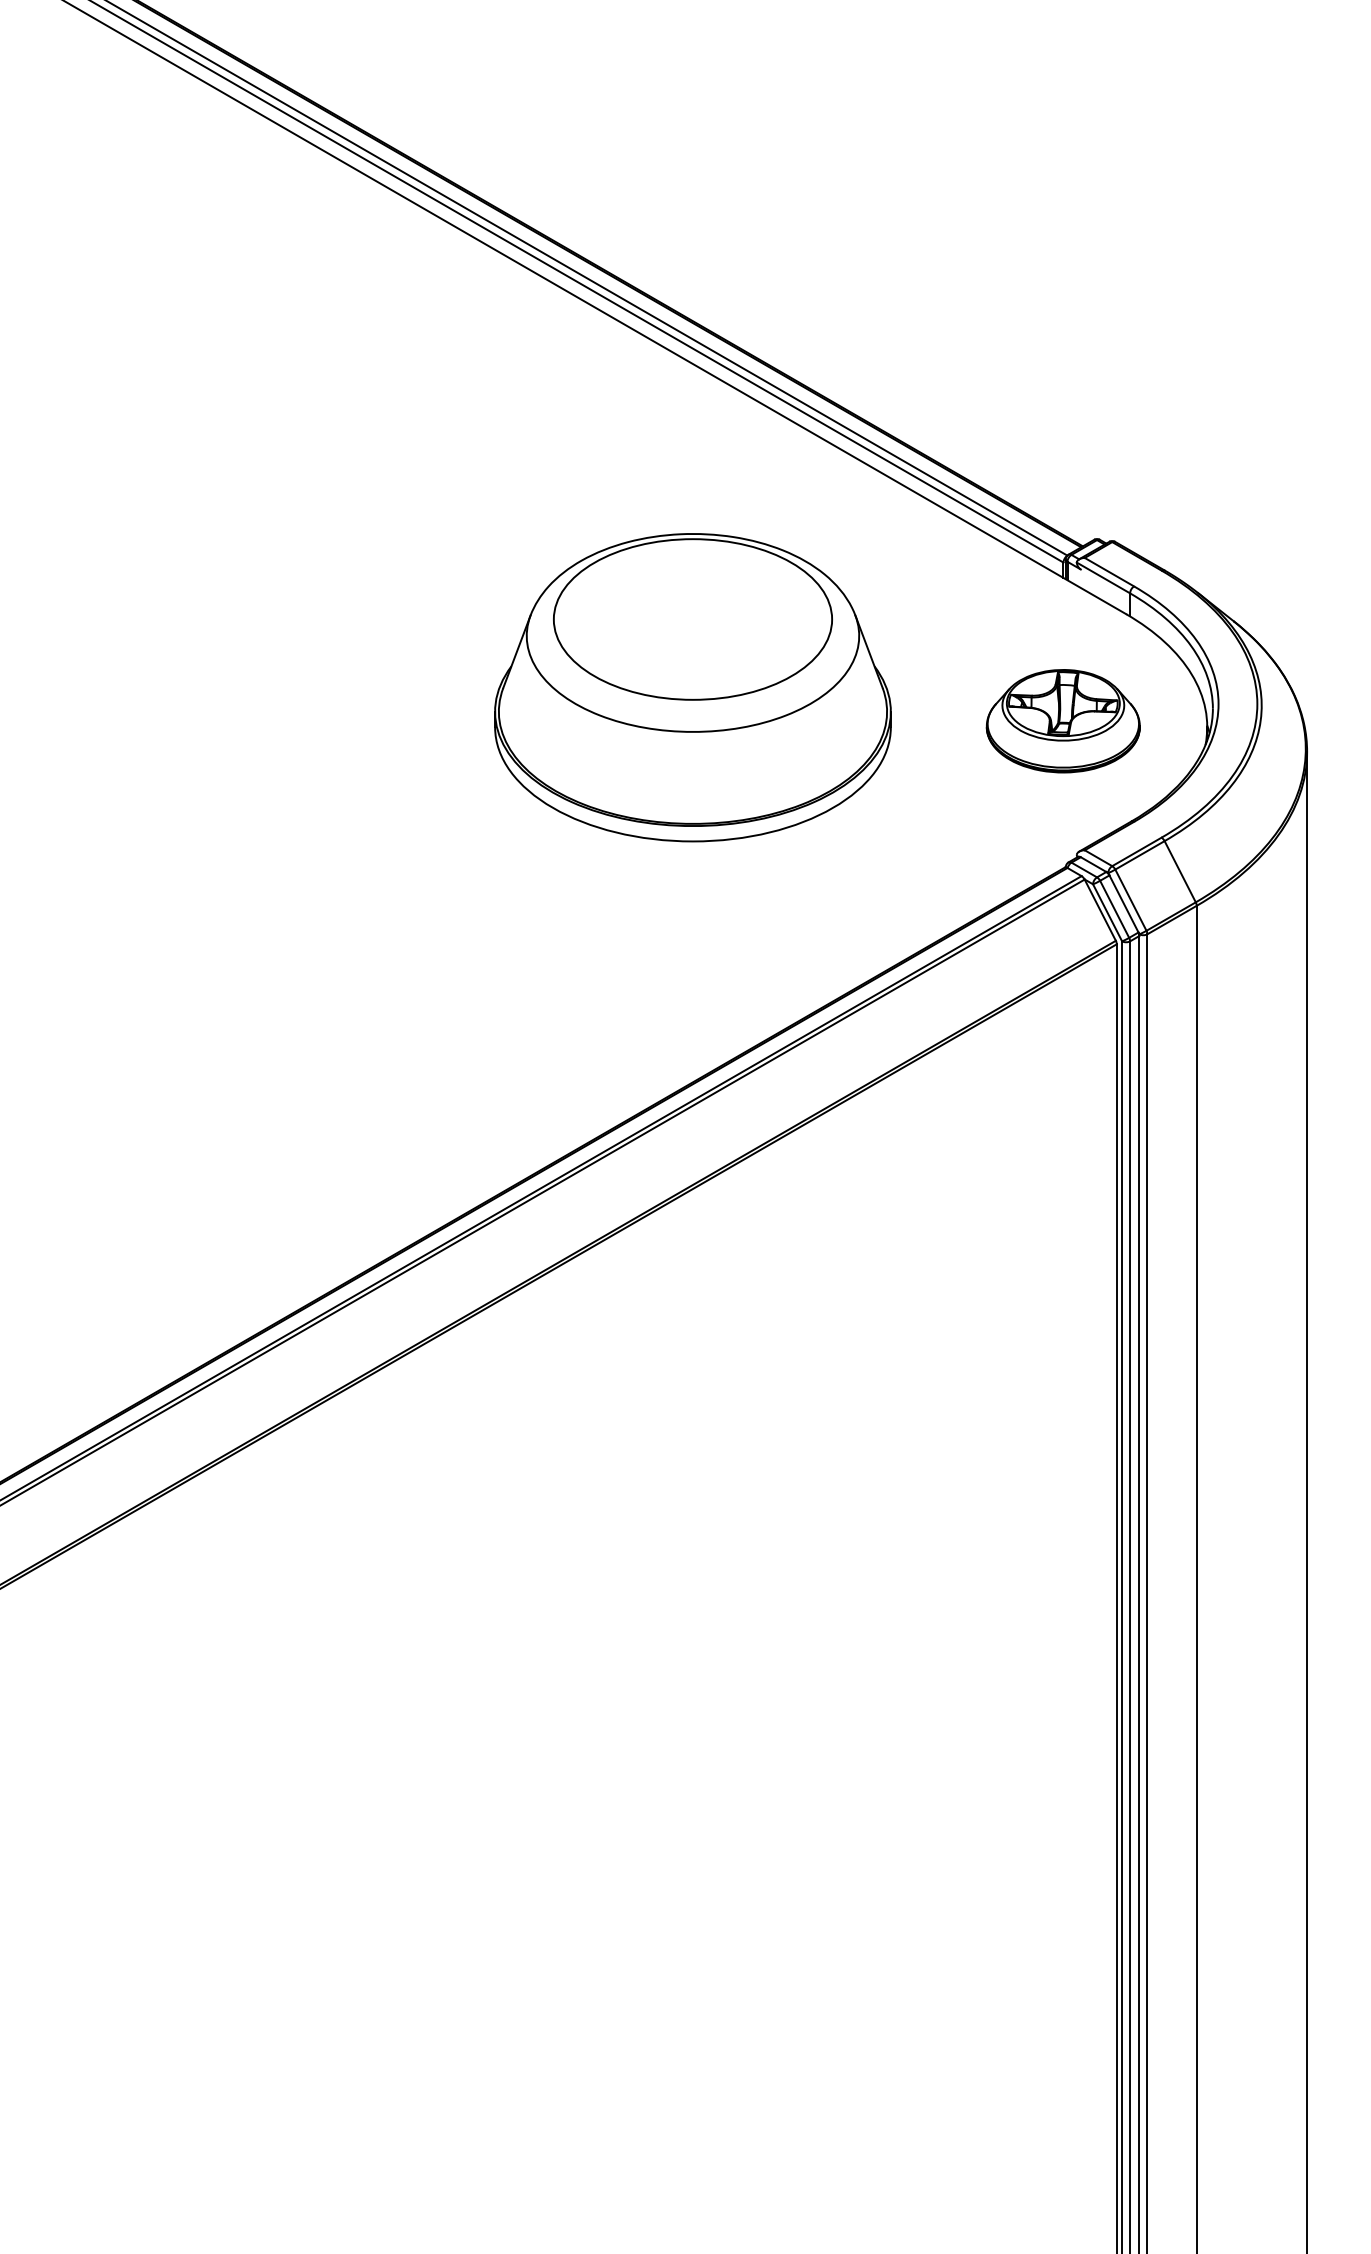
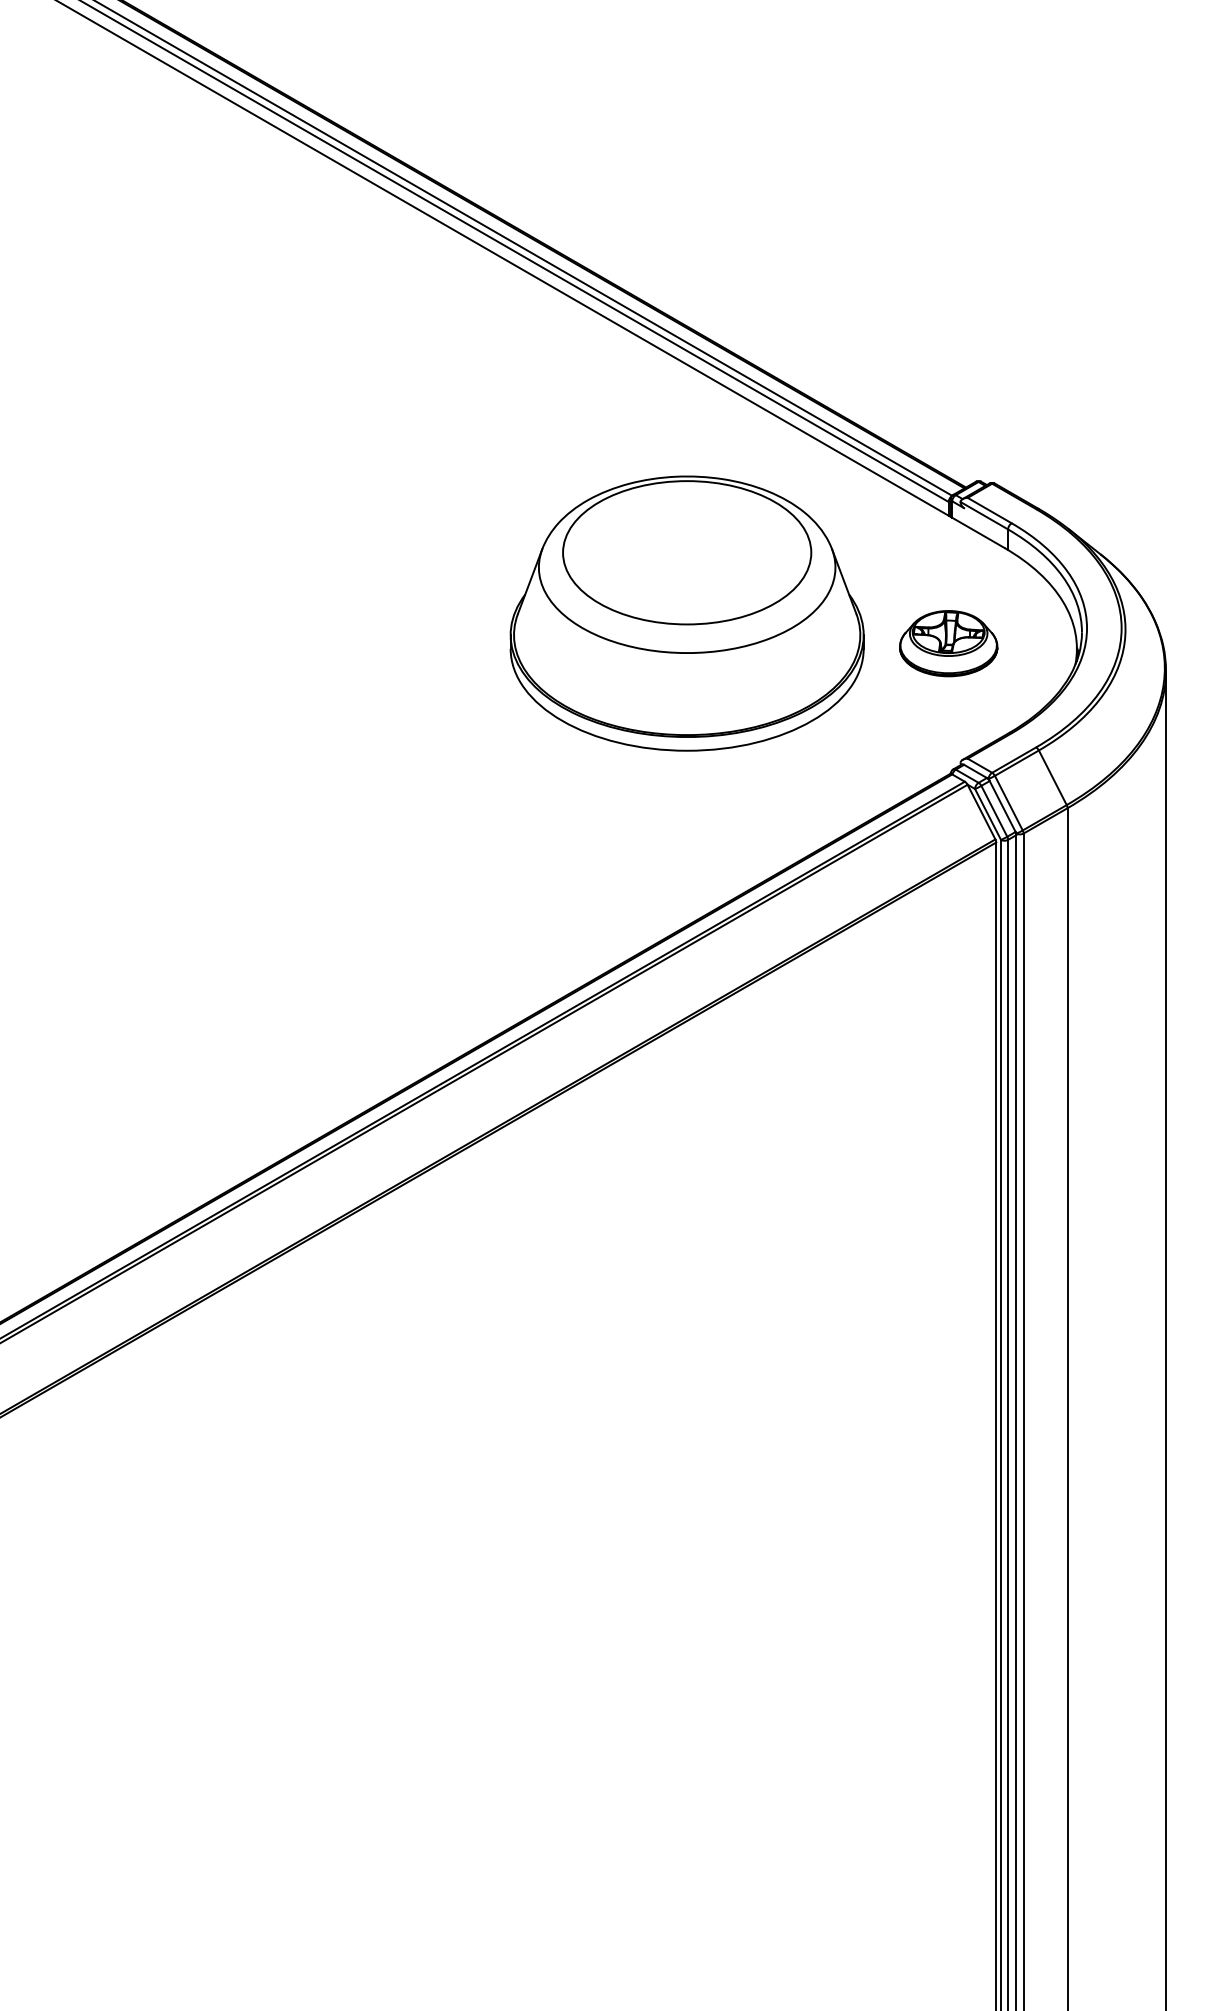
part: (692, 687) -> (686, 613), moved
part: (1063, 721) -> (948, 643), size x0.71

